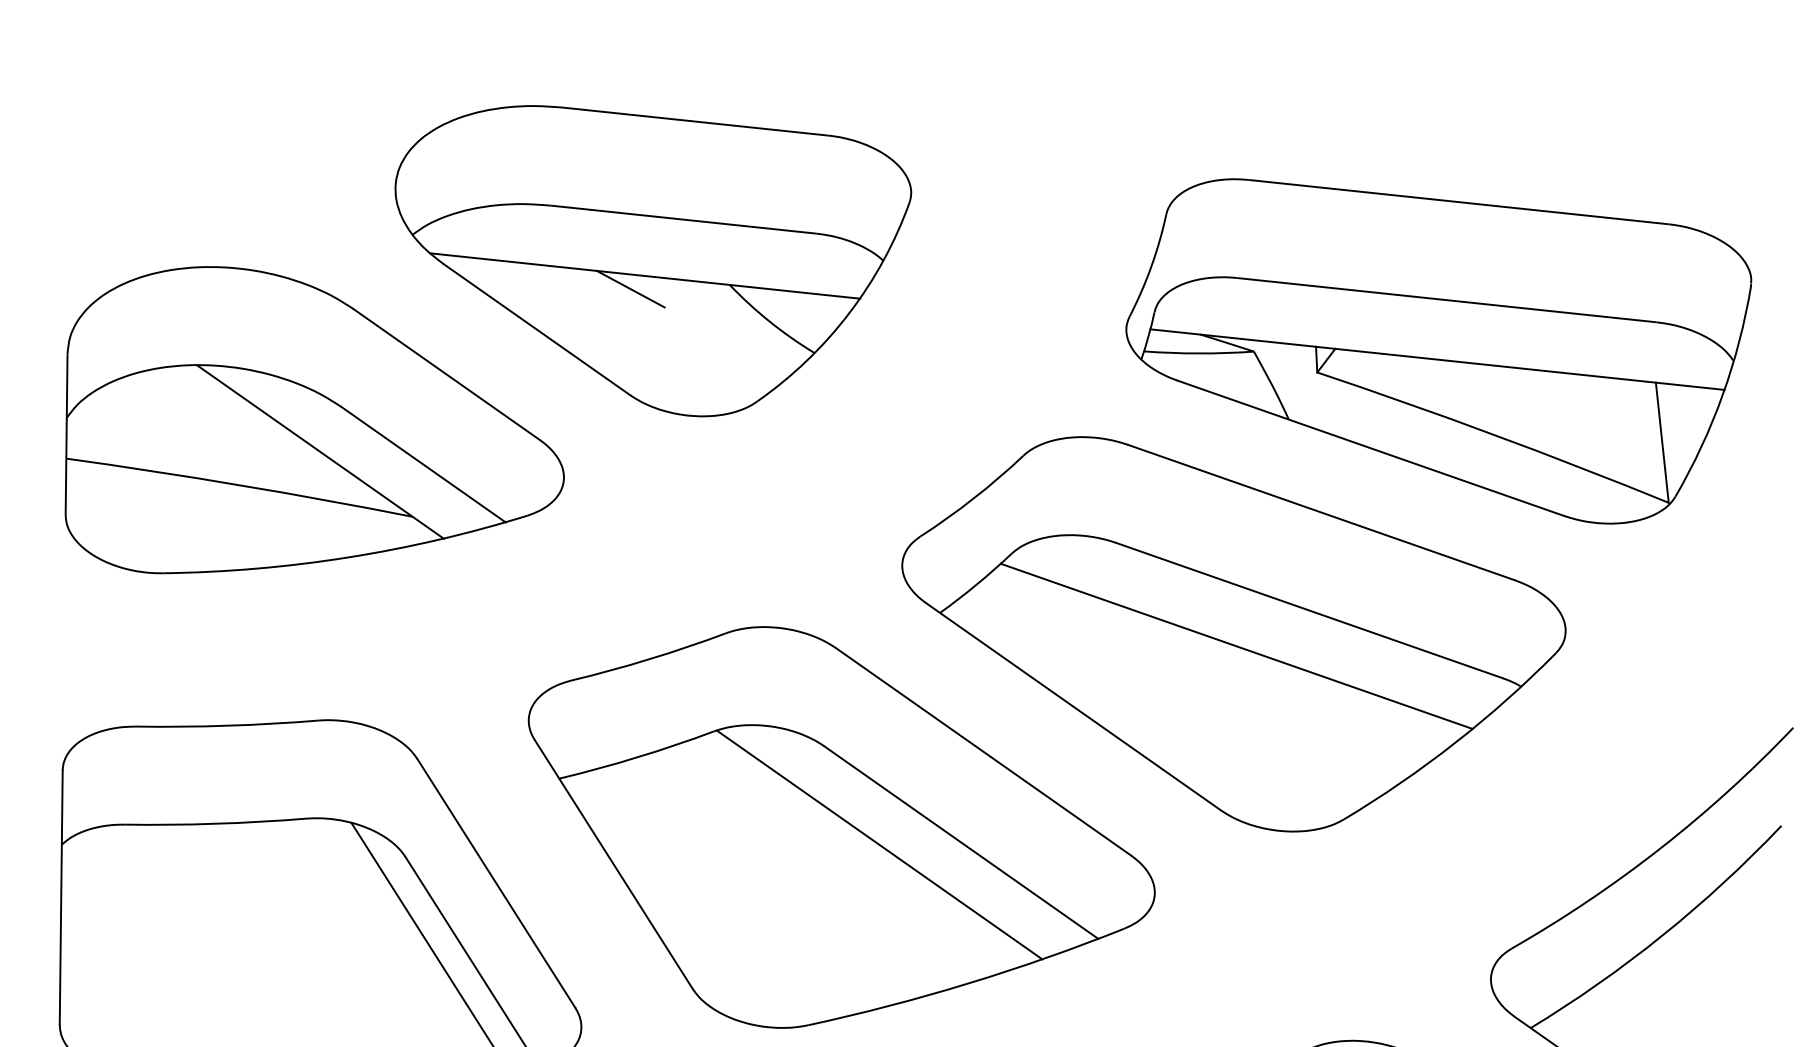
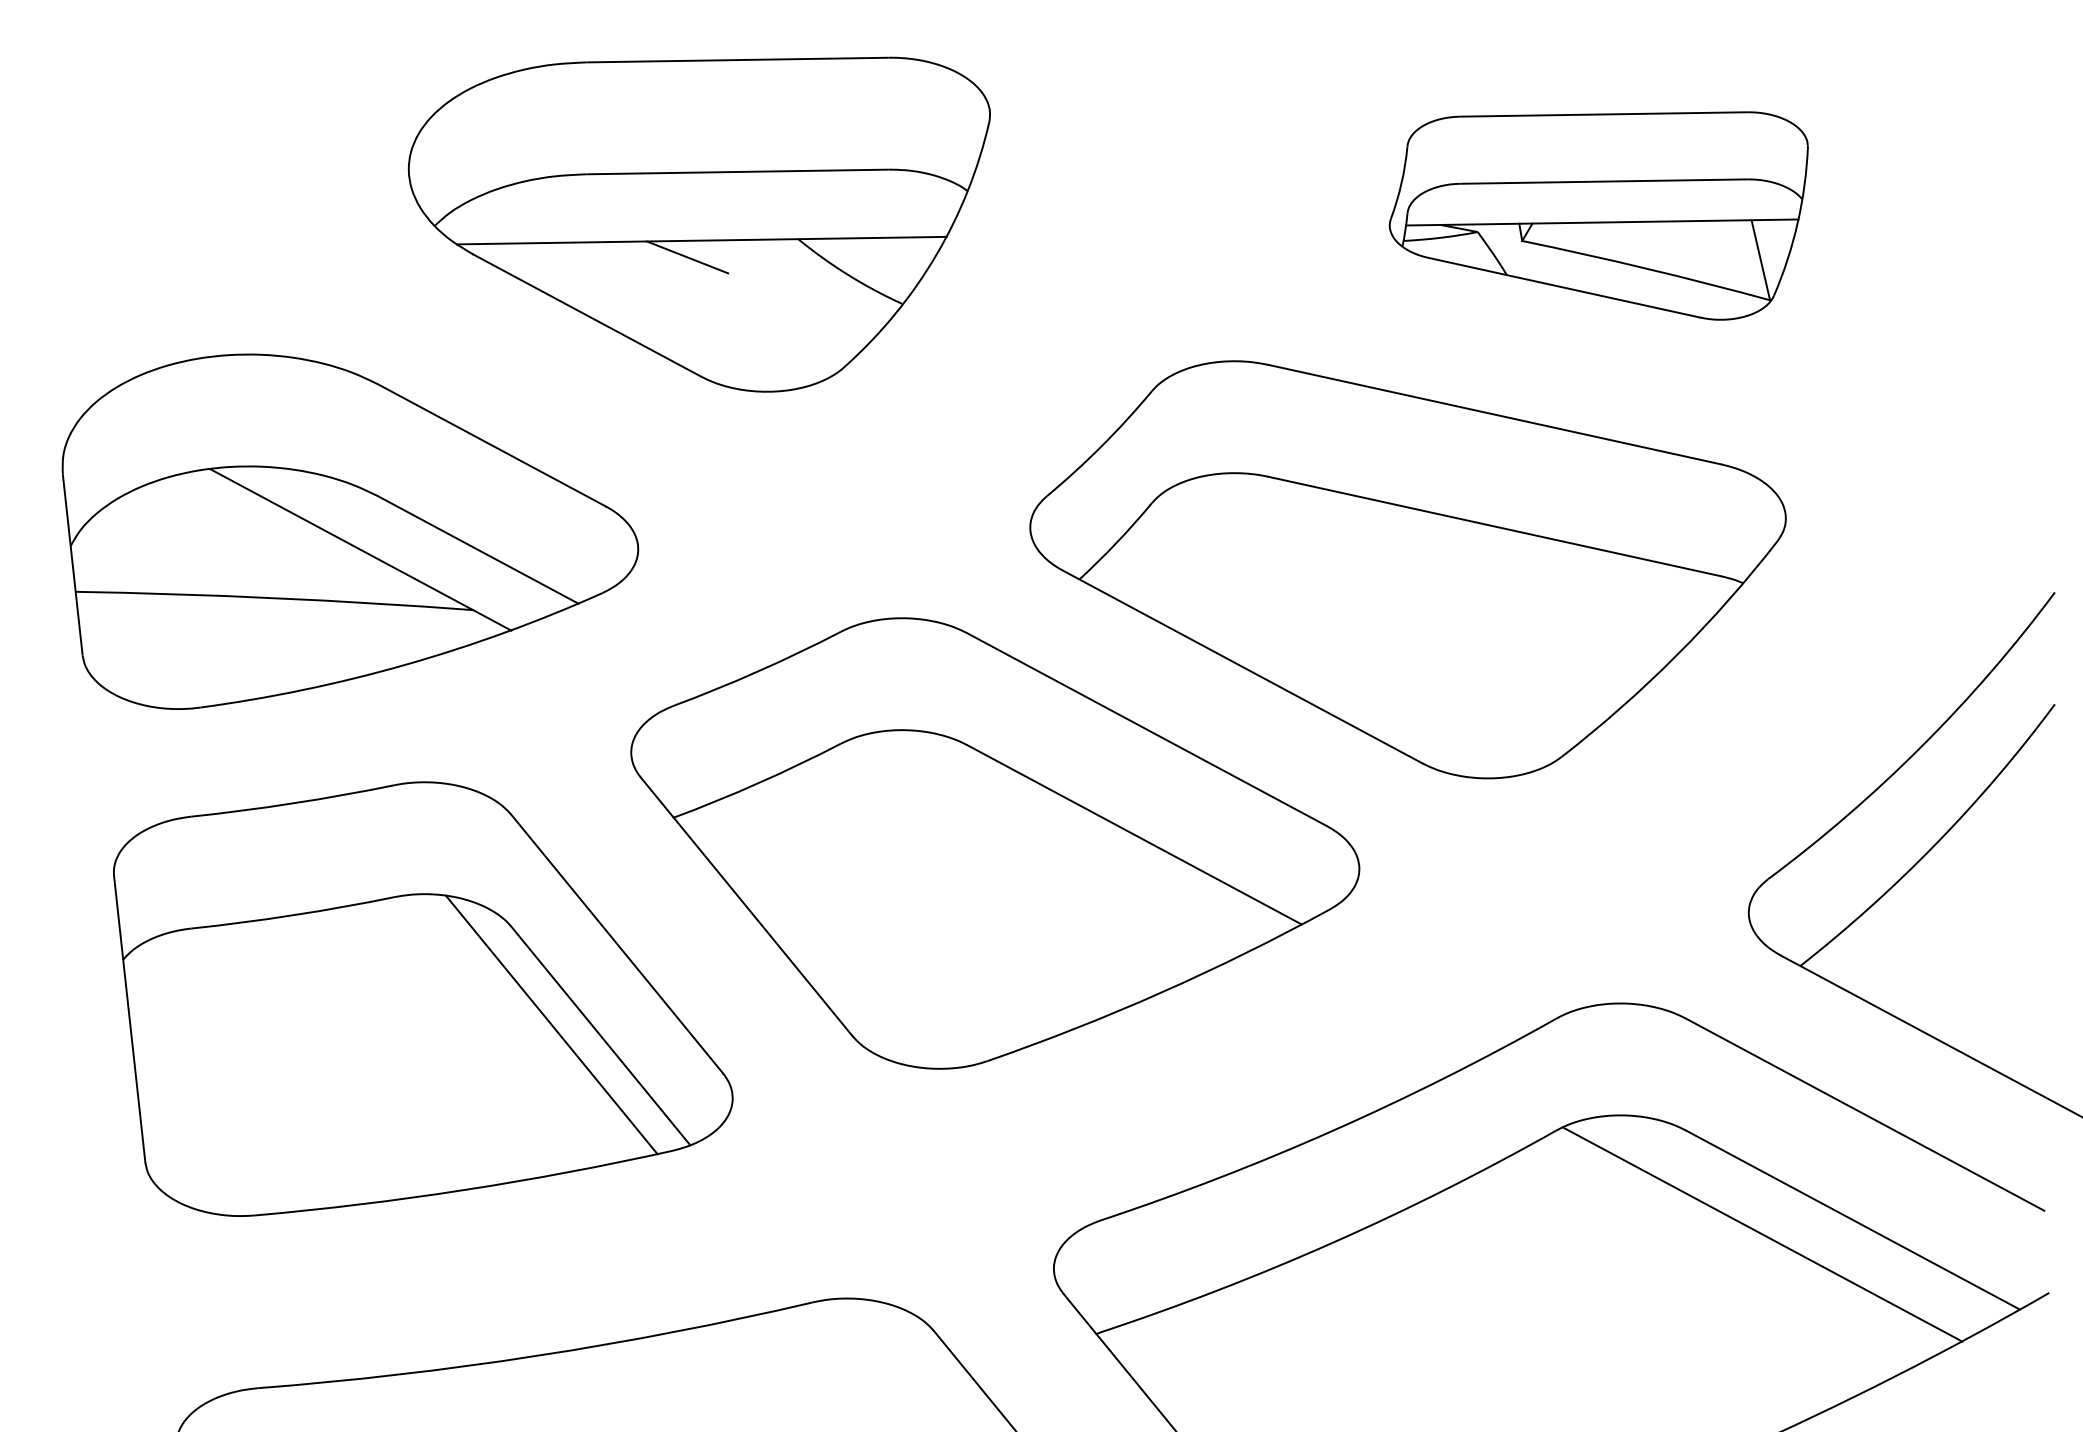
part: (1433, 349) -> (1598, 215), size x0.6
part: (313, 434) -> (350, 531), moved
line: (1236, 646) -> (1417, 576), removed
line: (879, 844) -> (1042, 848), removed

